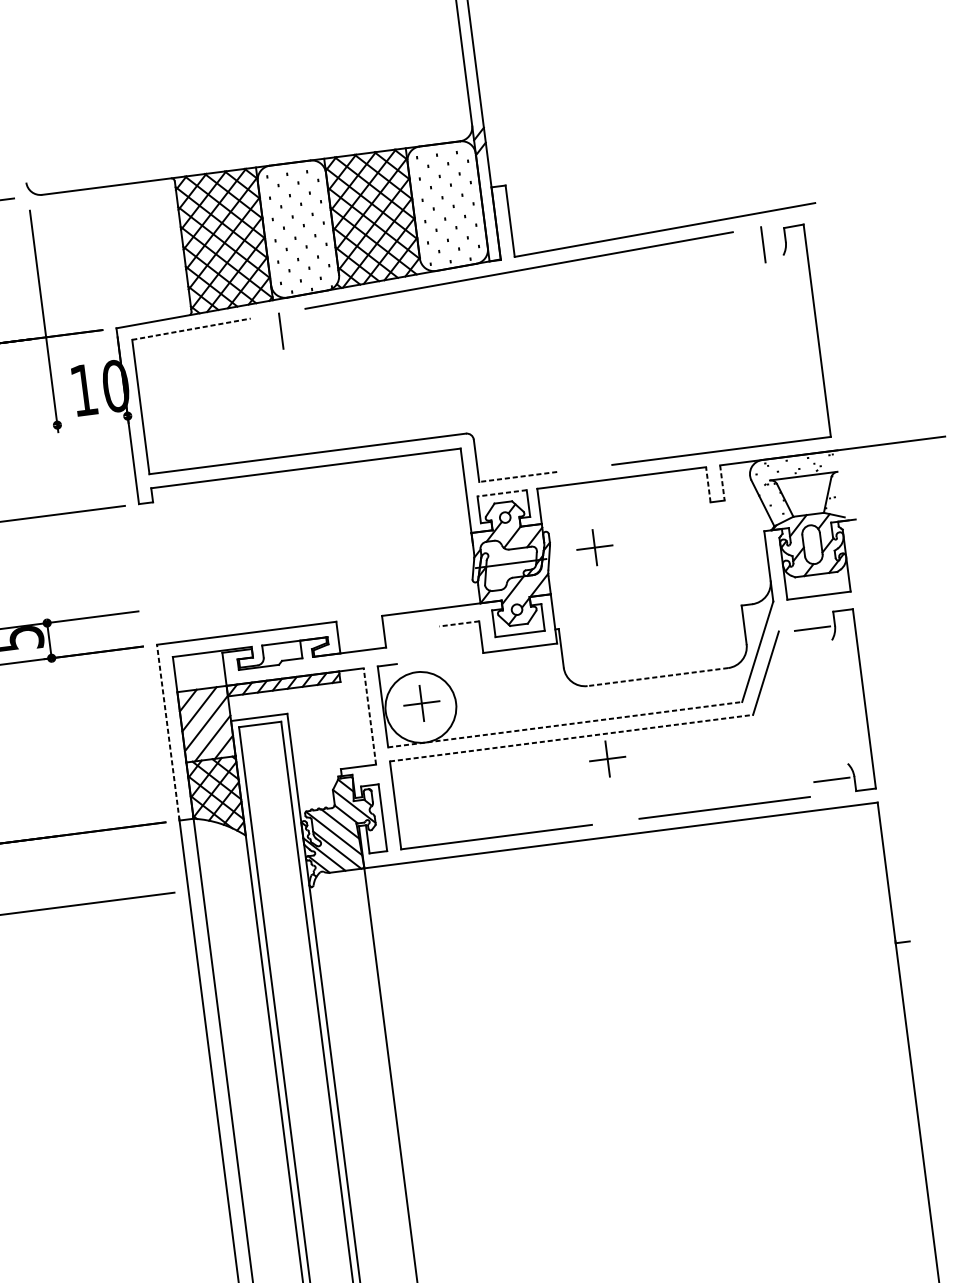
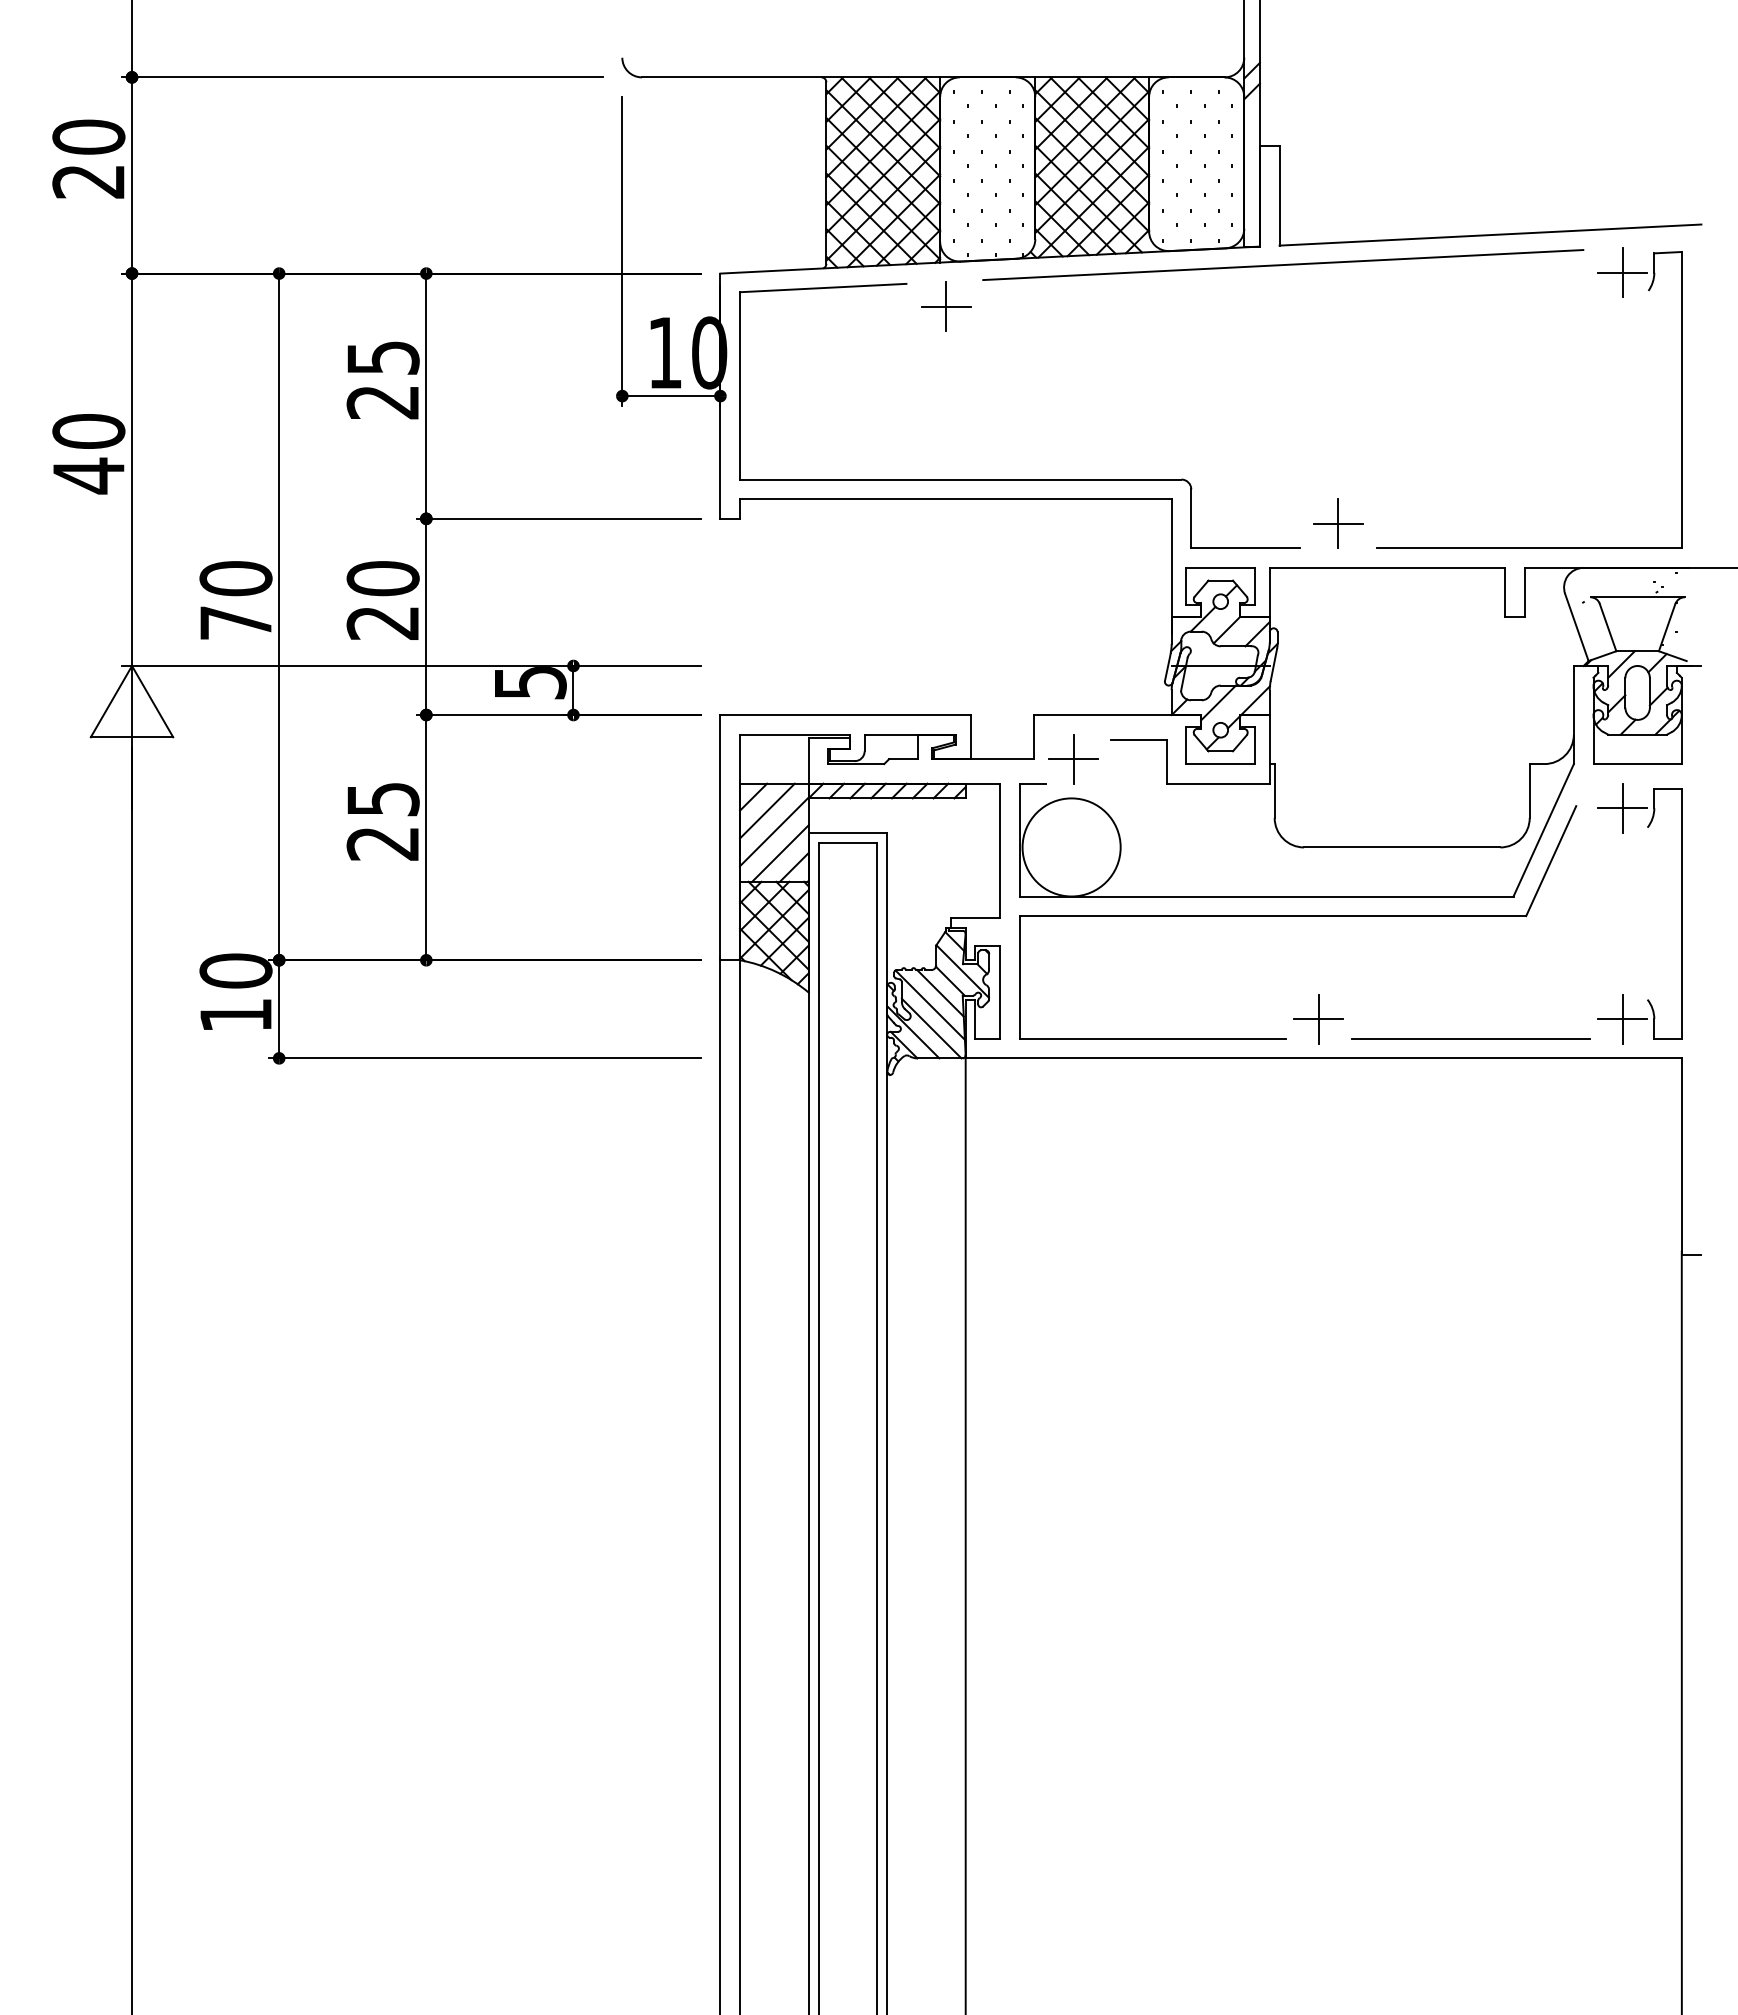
line: (763, 244) -> (1622, 272), added
line: (191, 329) -> (823, 288), dashed -> solid
line: (280, 331) -> (945, 306), added
line: (92, 420) -> (671, 396), added
line: (518, 477) -> (1245, 548), dashed -> solid
line: (722, 483) -> (1524, 592), dashed -> solid
line: (708, 484) -> (1505, 592), dashed -> solid
line: (501, 493) -> (1220, 567), dashed -> solid
part: (594, 547) -> (1338, 523), moved
line: (458, 623) -> (1138, 739), dashed -> solid
line: (812, 628) -> (1622, 807), added
line: (657, 677) -> (1401, 847), dashed -> solid
part: (421, 703) -> (1073, 759), moved
line: (370, 716) -> (1000, 850), dashed -> solid
line: (565, 724) -> (1266, 896), dashed -> solid
line: (168, 732) -> (720, 837), dashed -> solid
line: (571, 738) -> (1273, 916), dashed -> solid
part: (607, 759) -> (1318, 1019), moved
line: (831, 779) -> (1622, 1018), added

